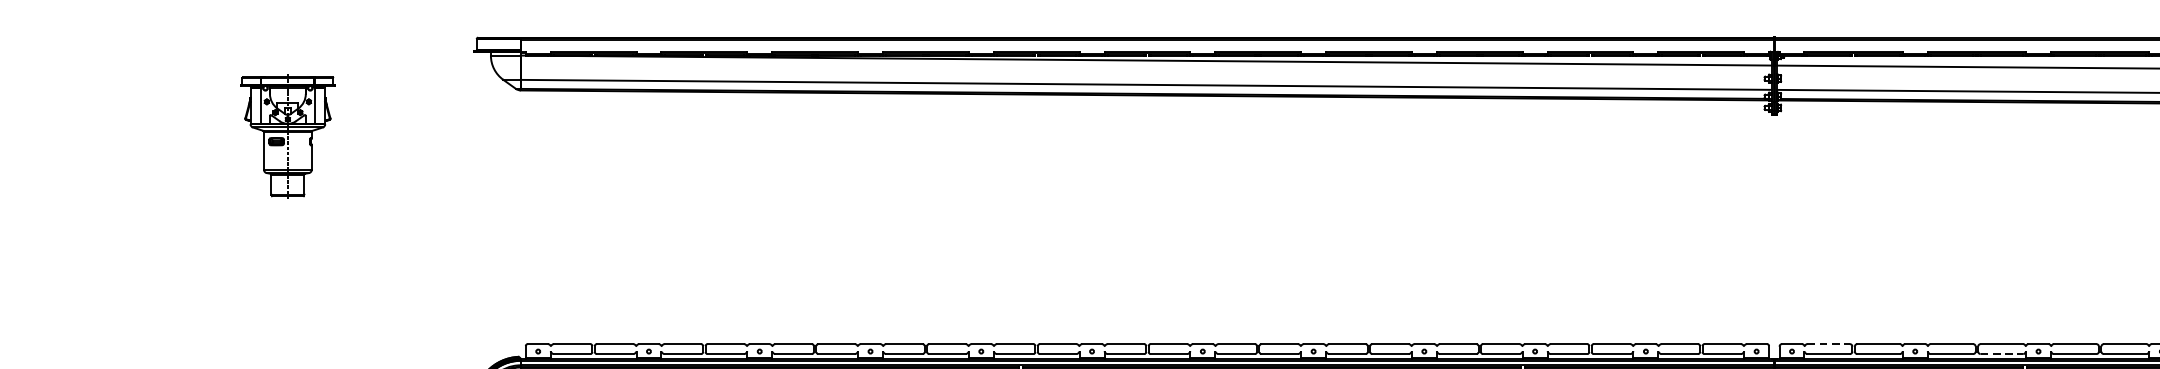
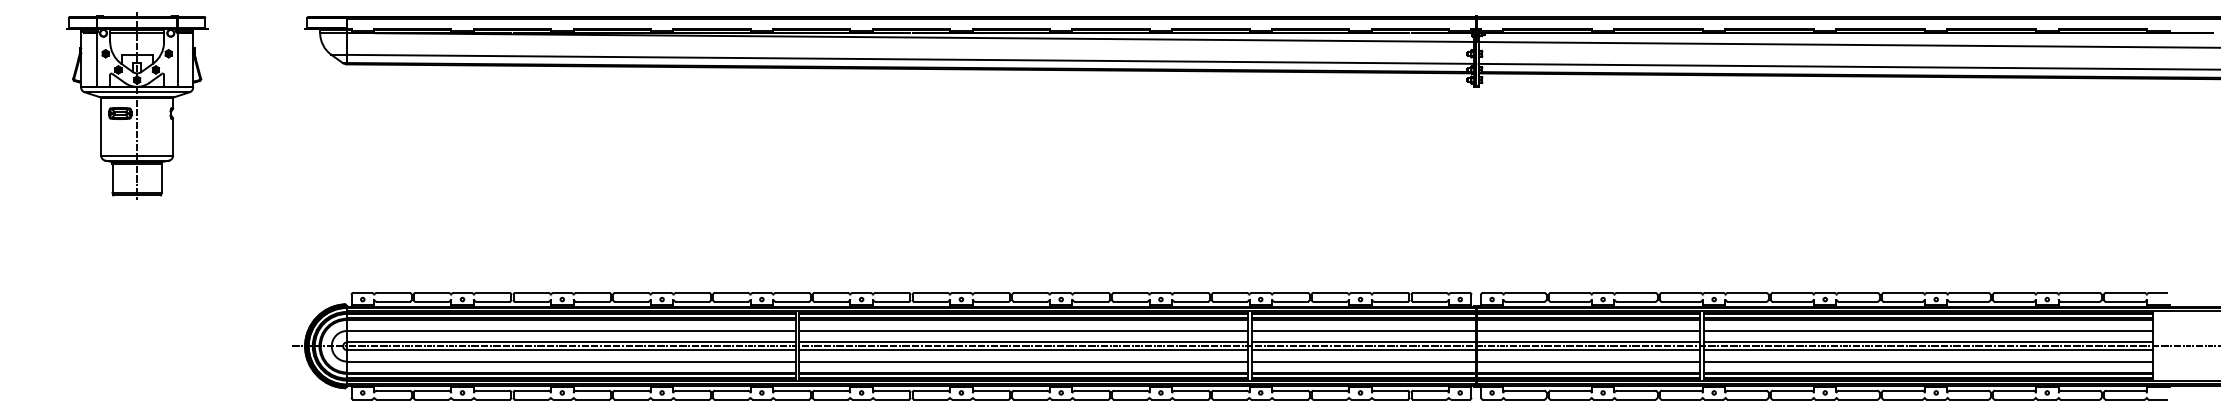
part: (288, 136) -> (137, 105), size x1.67
line: (1829, 343) -> (1525, 292), dashed -> solid
line: (2002, 353) -> (1681, 301), dashed -> solid

